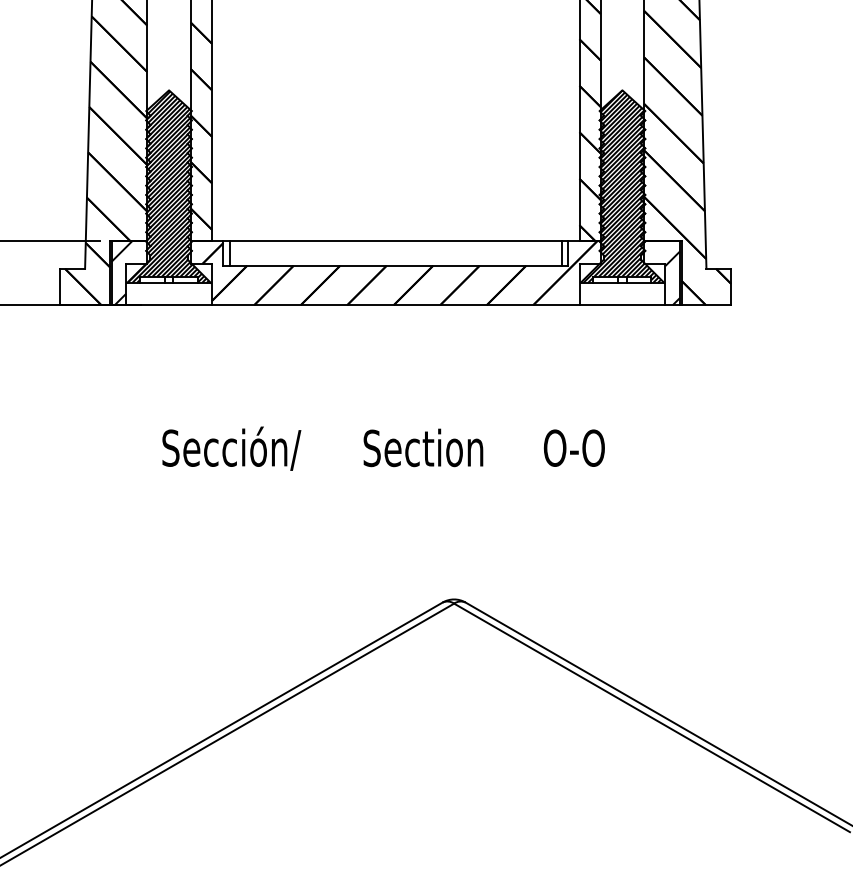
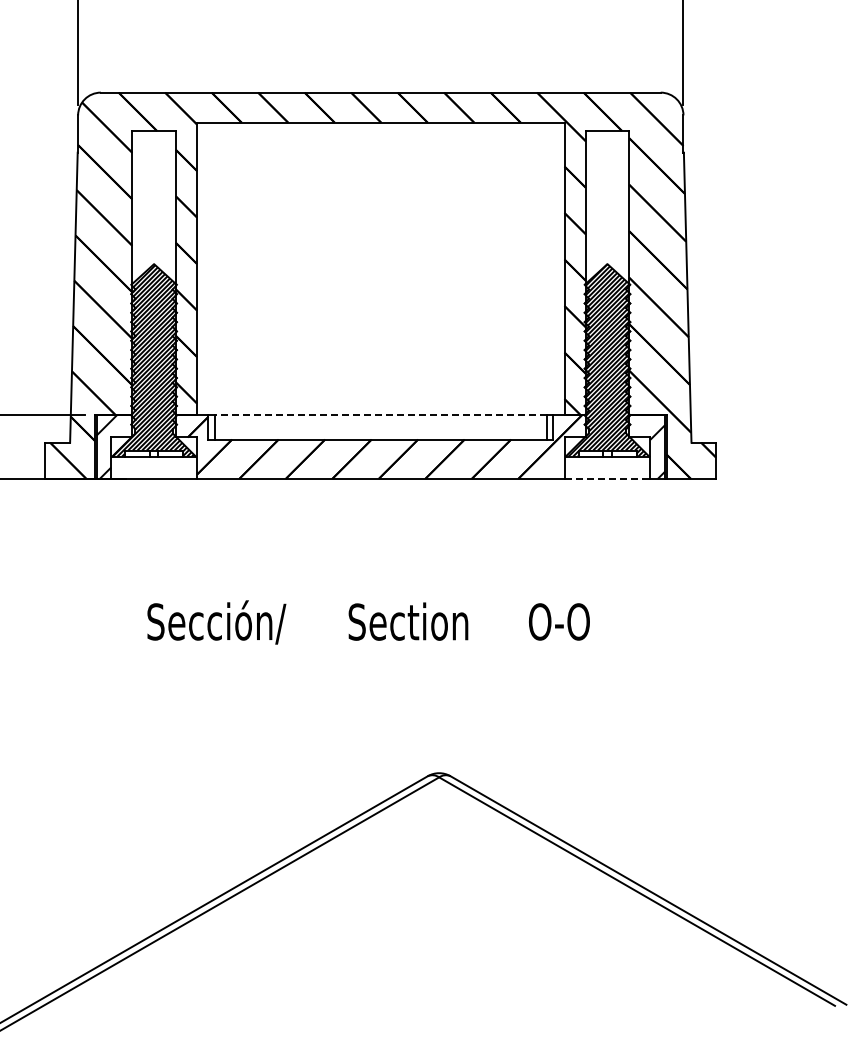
line: (395, 240) -> (380, 414), solid -> dashed
line: (622, 304) -> (607, 478), solid -> dashed

